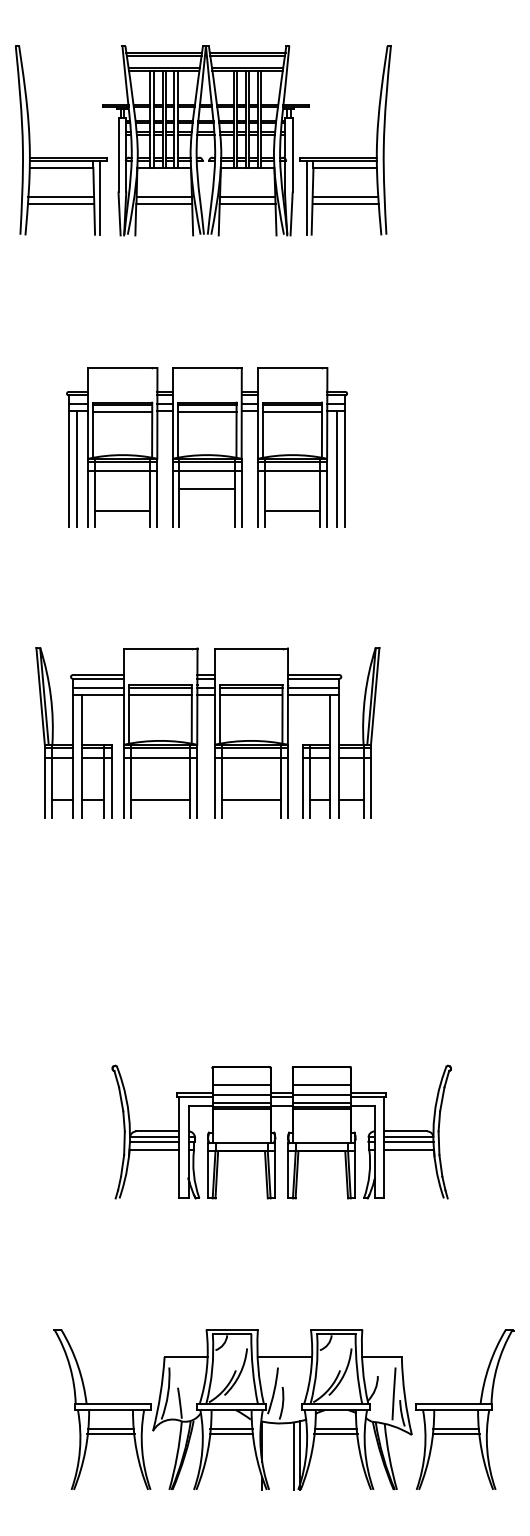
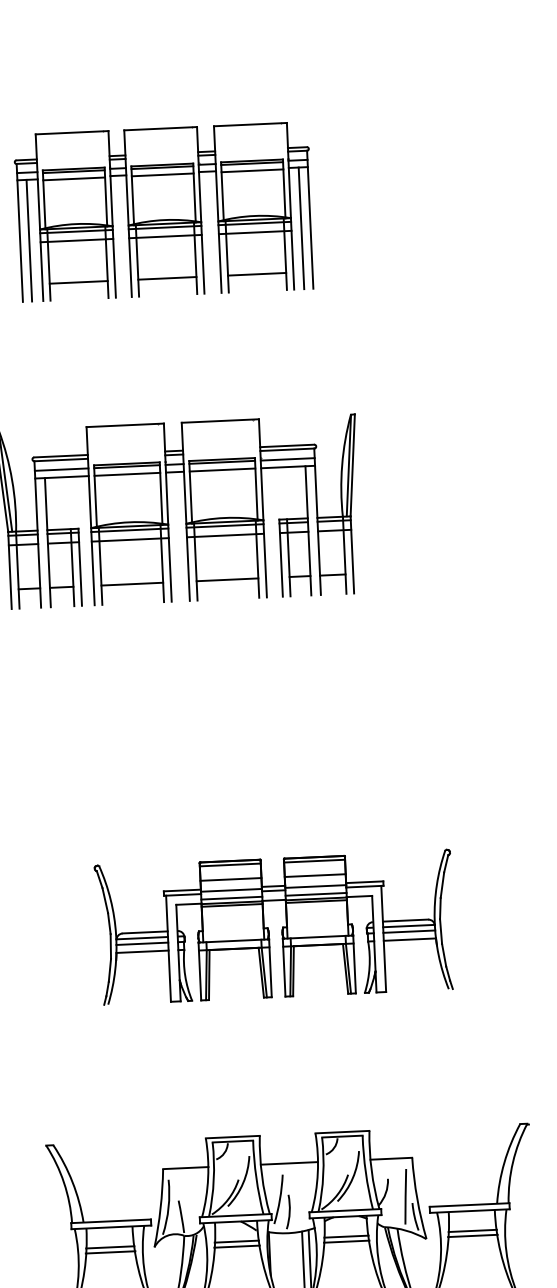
line: (206, 488) -> (166, 278), moved
line: (241, 1070) -> (230, 864), added
line: (321, 1070) -> (314, 860), added

